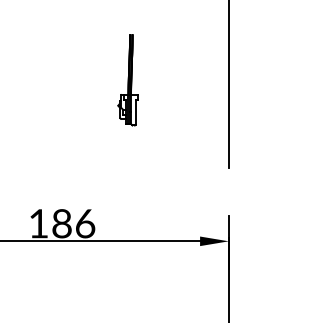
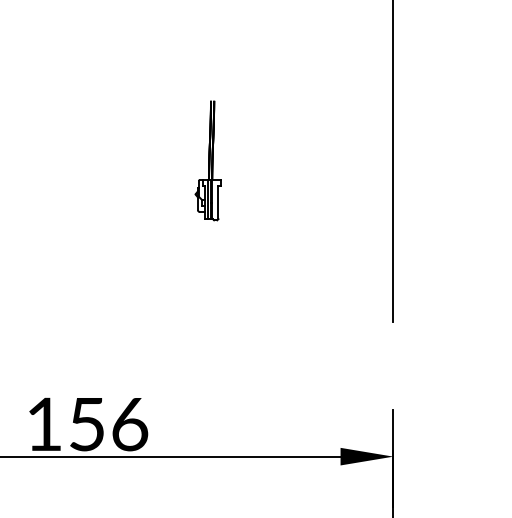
part: (127, 80) -> (207, 161), size x0.71
text: (61, 223) -> (86, 423), 186 -> 156

